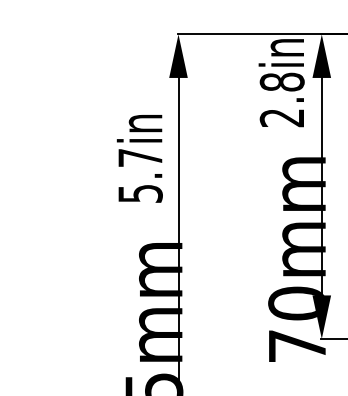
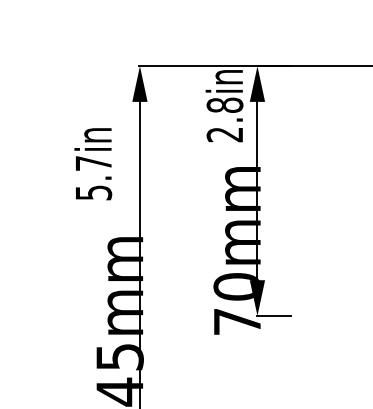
text: (140, 159) -> (93, 164), moved

